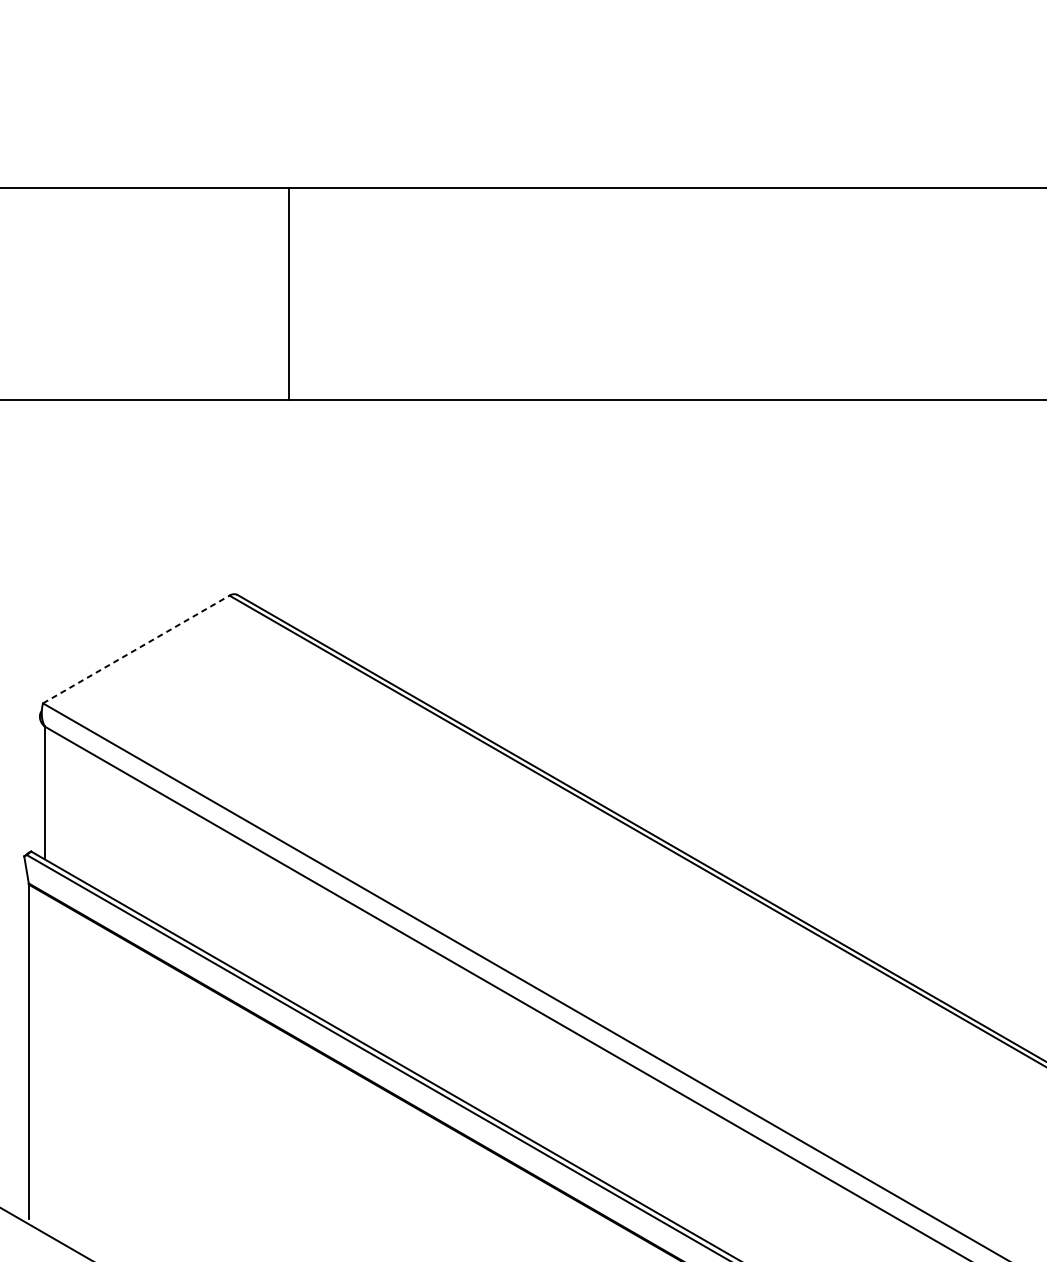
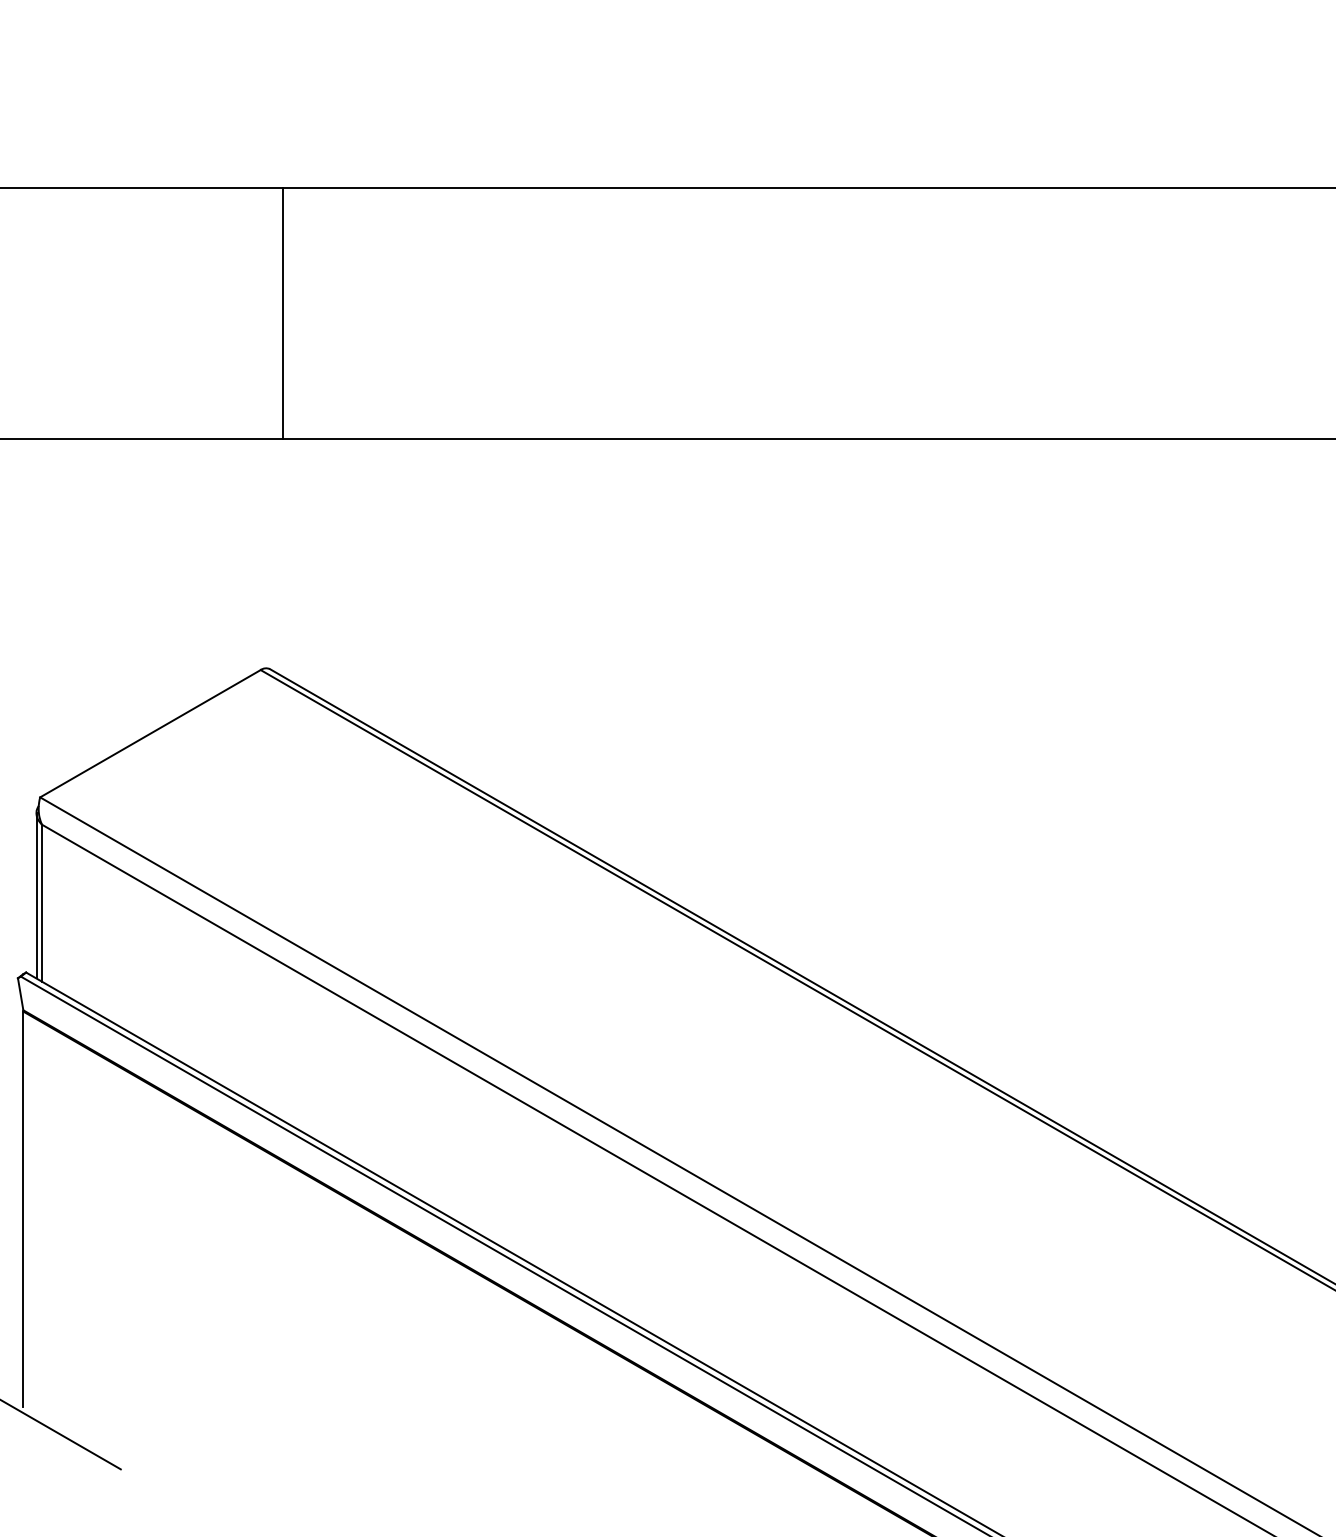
line: (289, 294) -> (283, 313), moved
line: (136, 649) -> (150, 733), dashed -> solid
line: (39, 786) -> (36, 895), added

